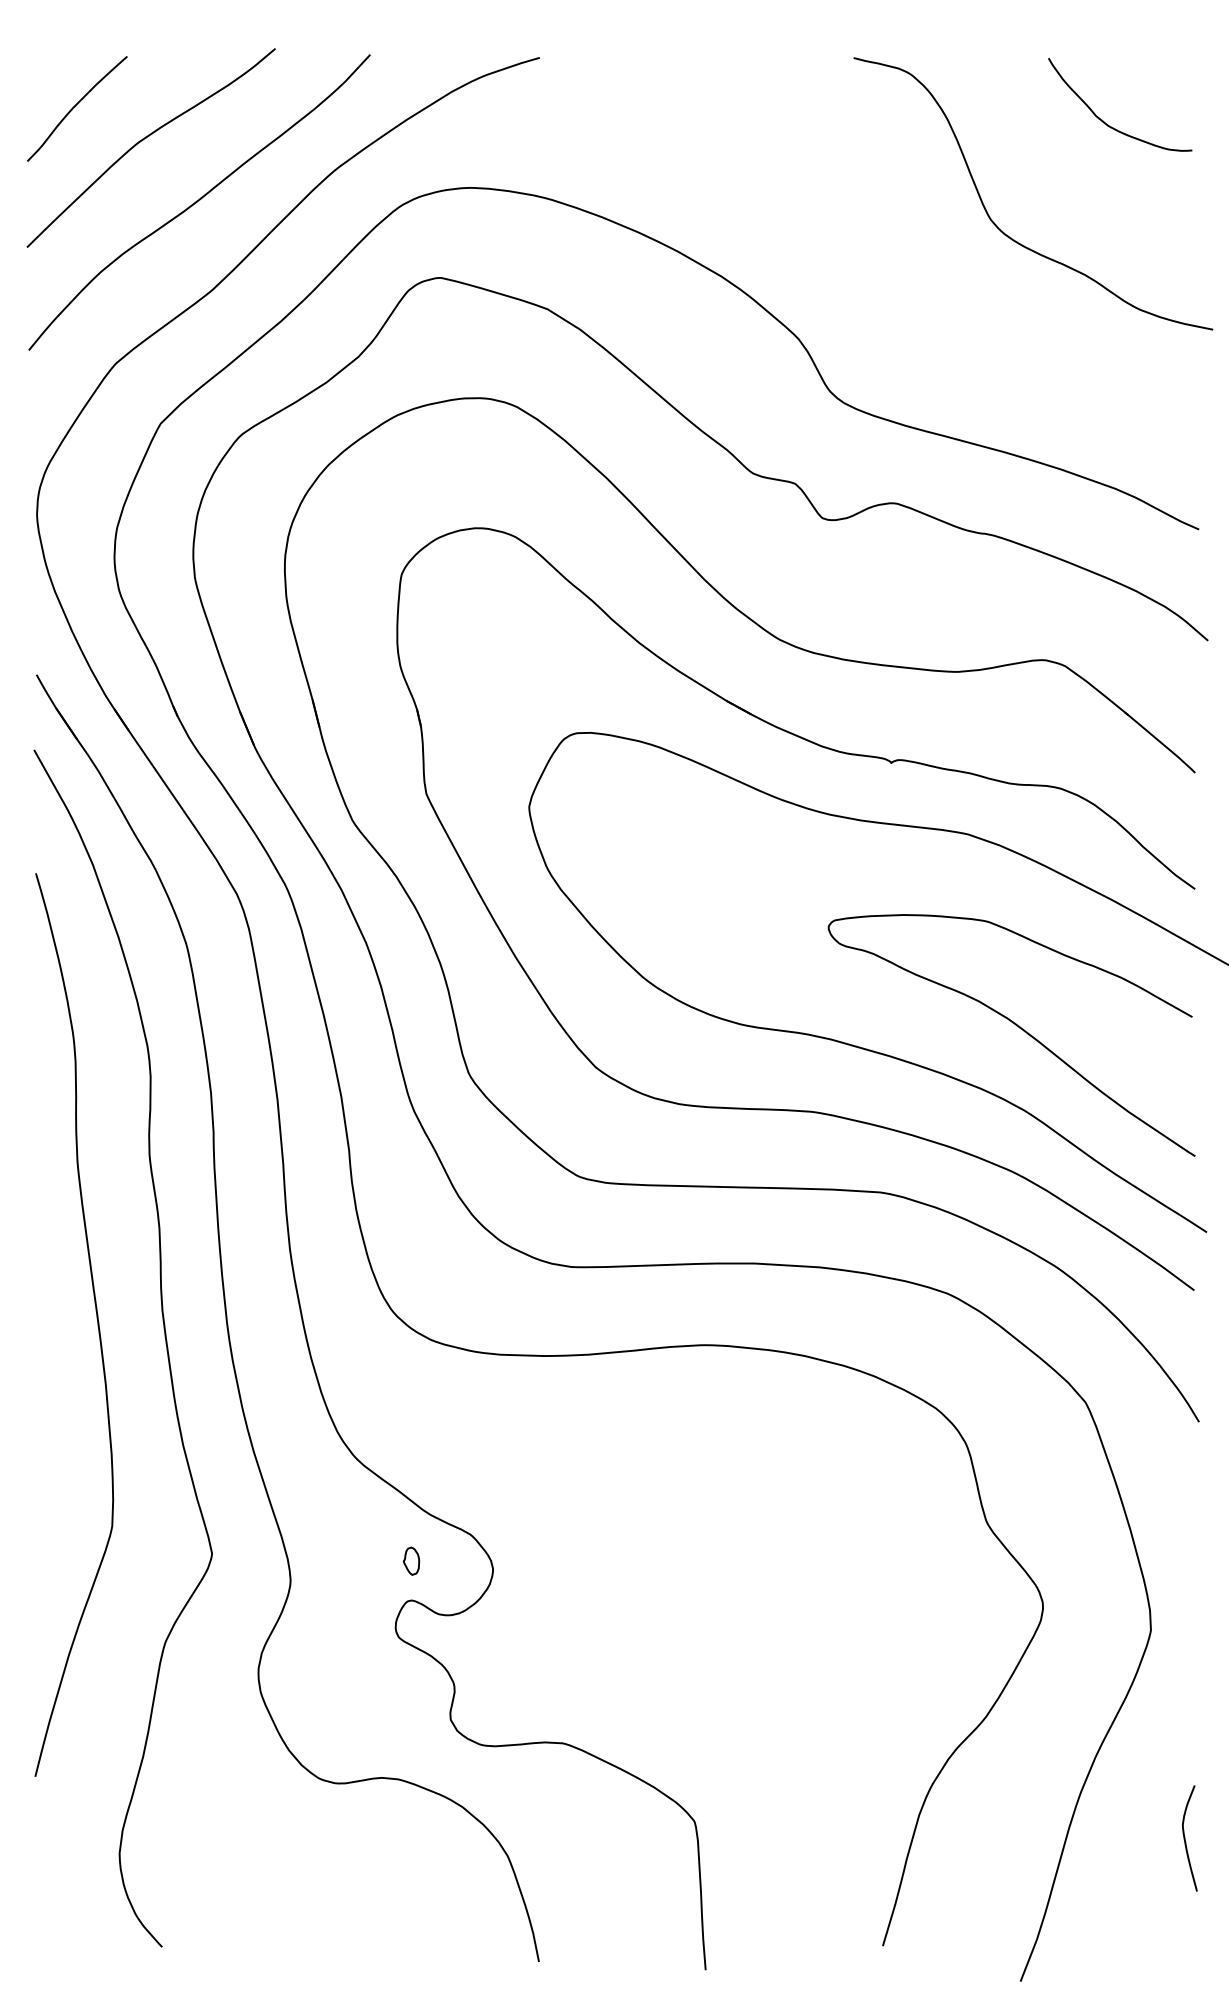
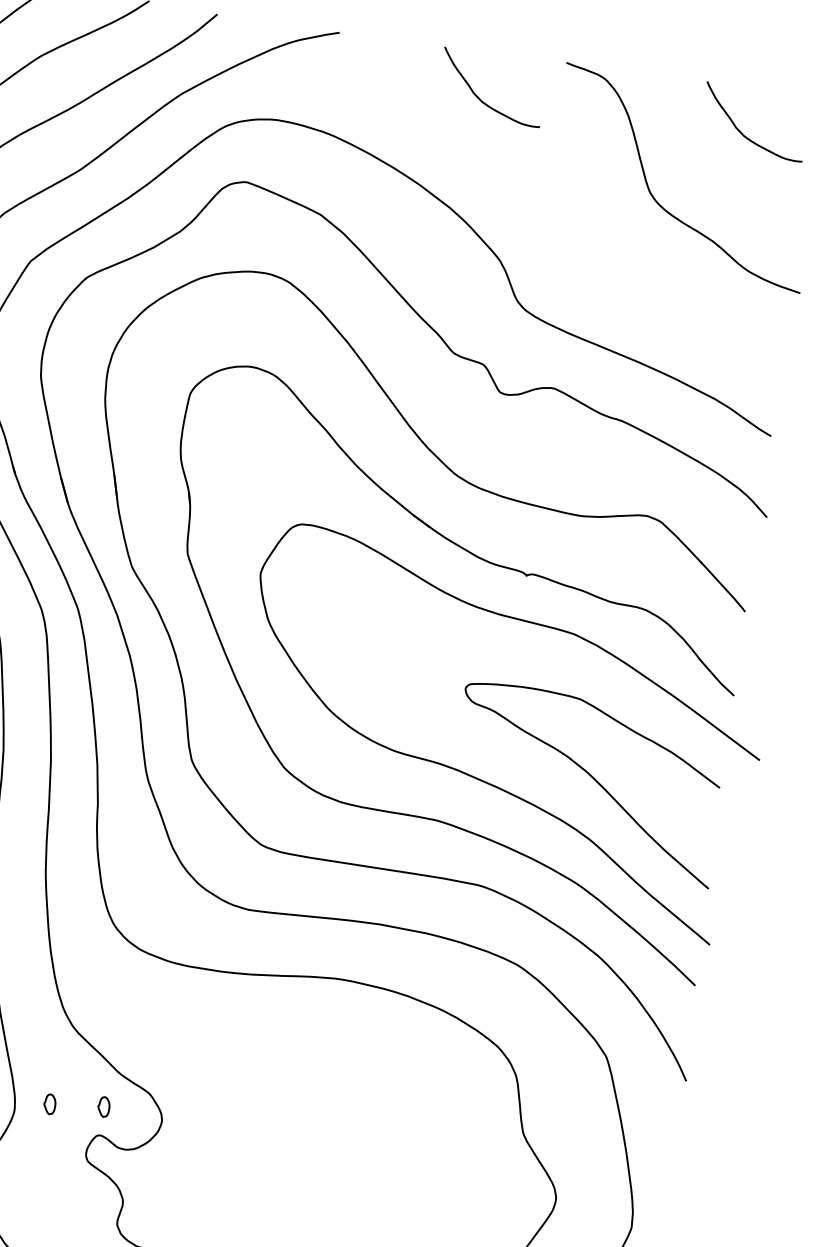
curve: (745, 124) -> (481, 100), added
part: (337, 1566) -> (49, 1103), added

